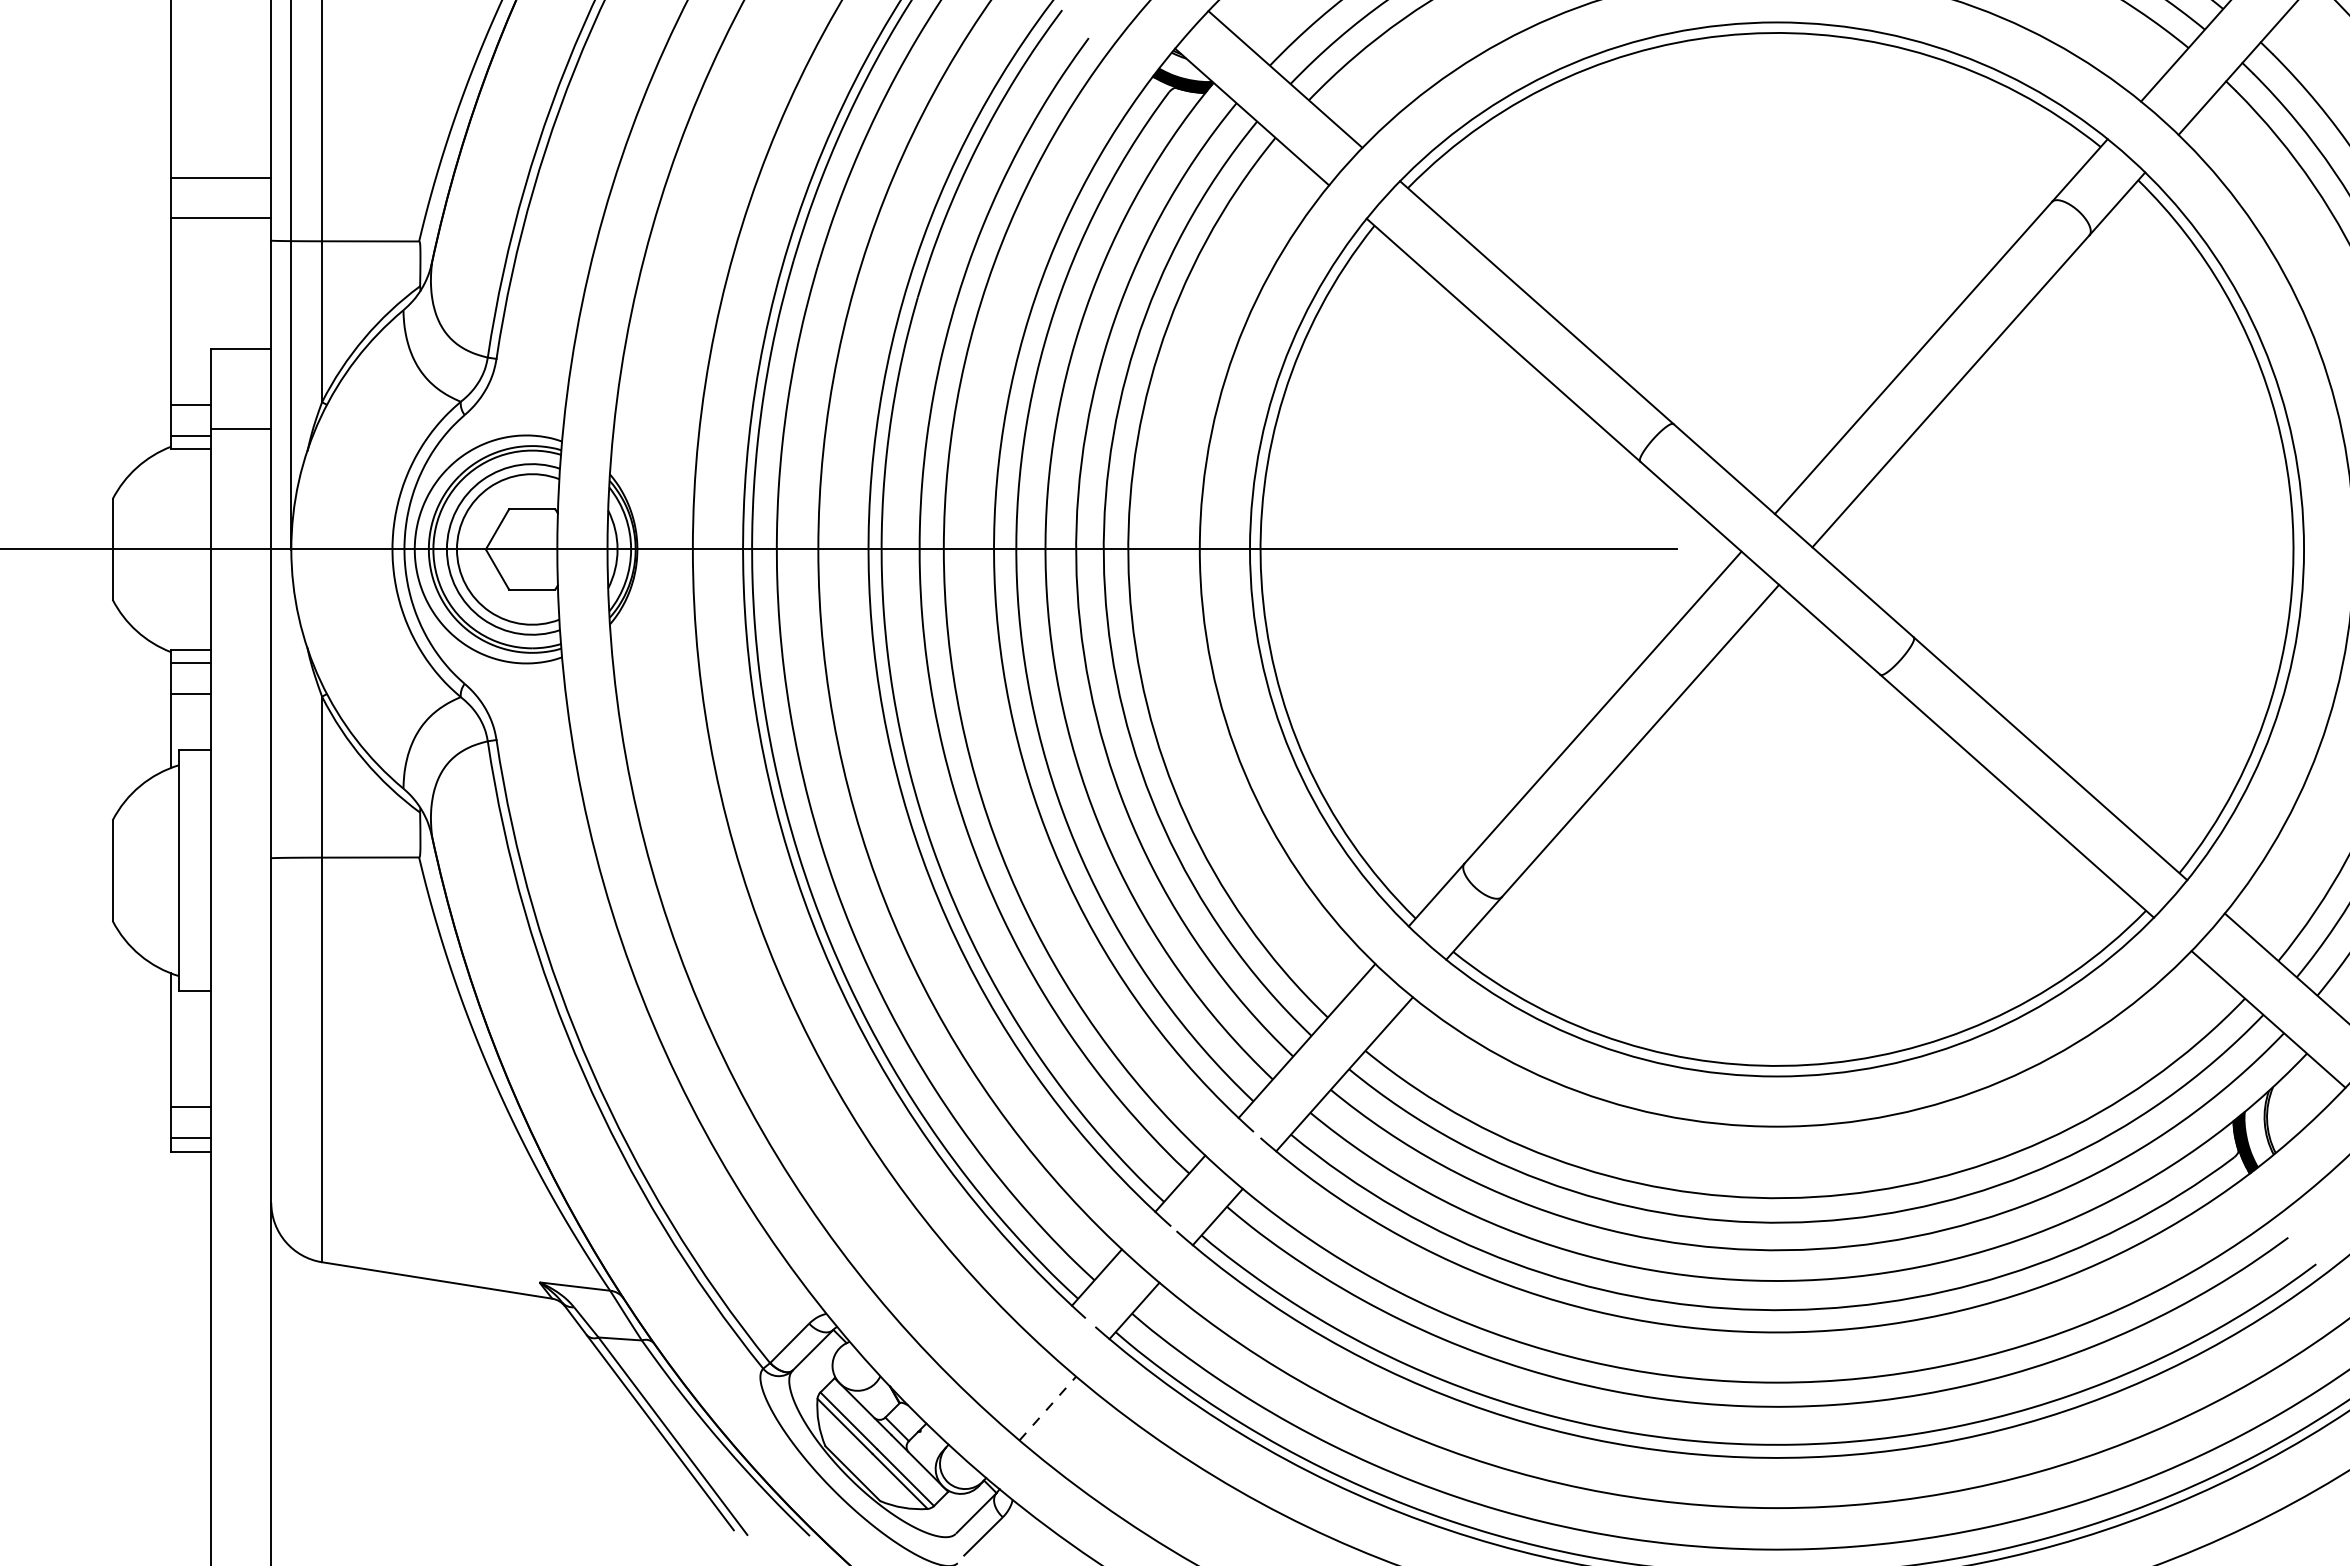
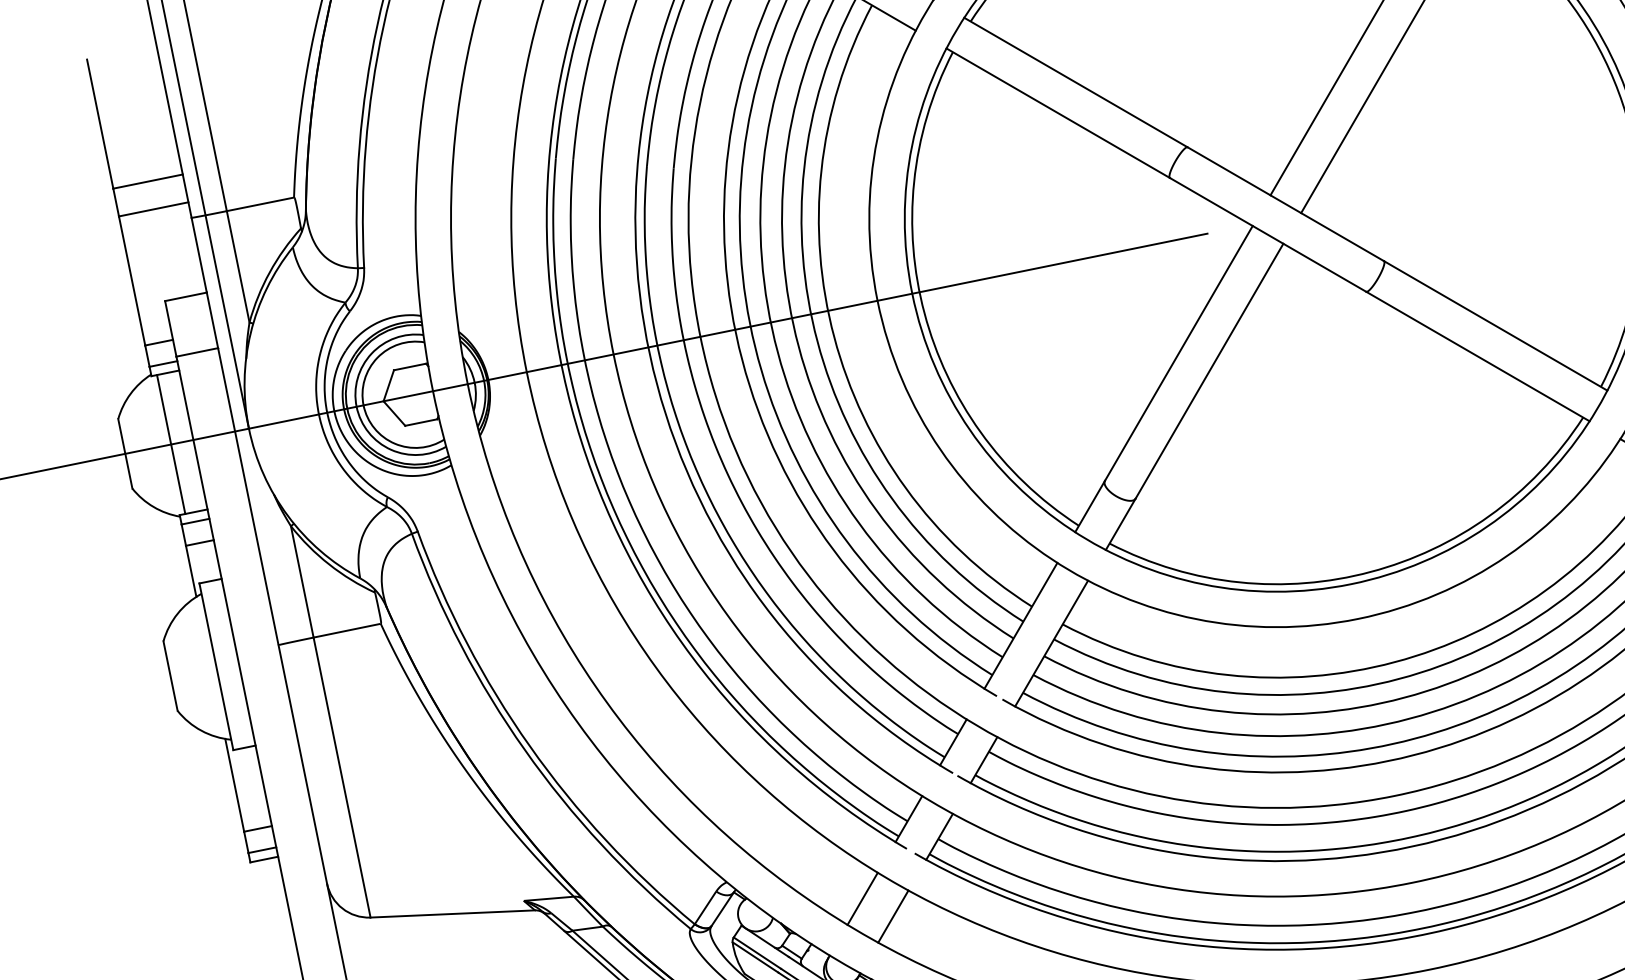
line: (178, 549) -> (170, 444), added
line: (1009, 1375) -> (862, 899), added
line: (1047, 1408) -> (893, 916), dashed -> solid

